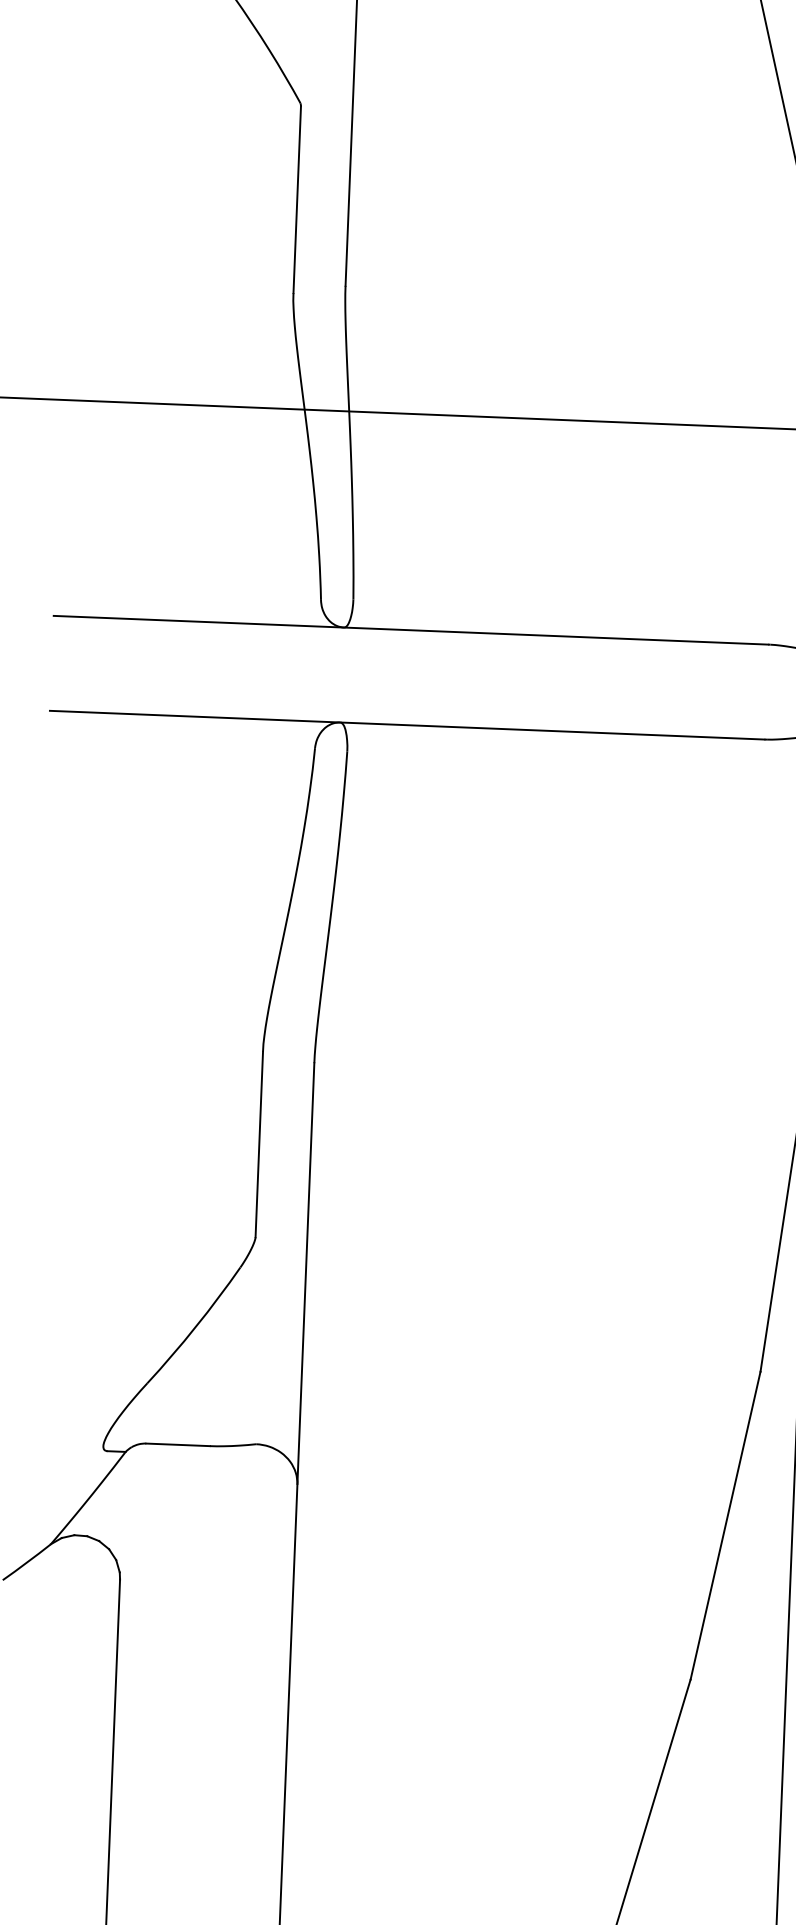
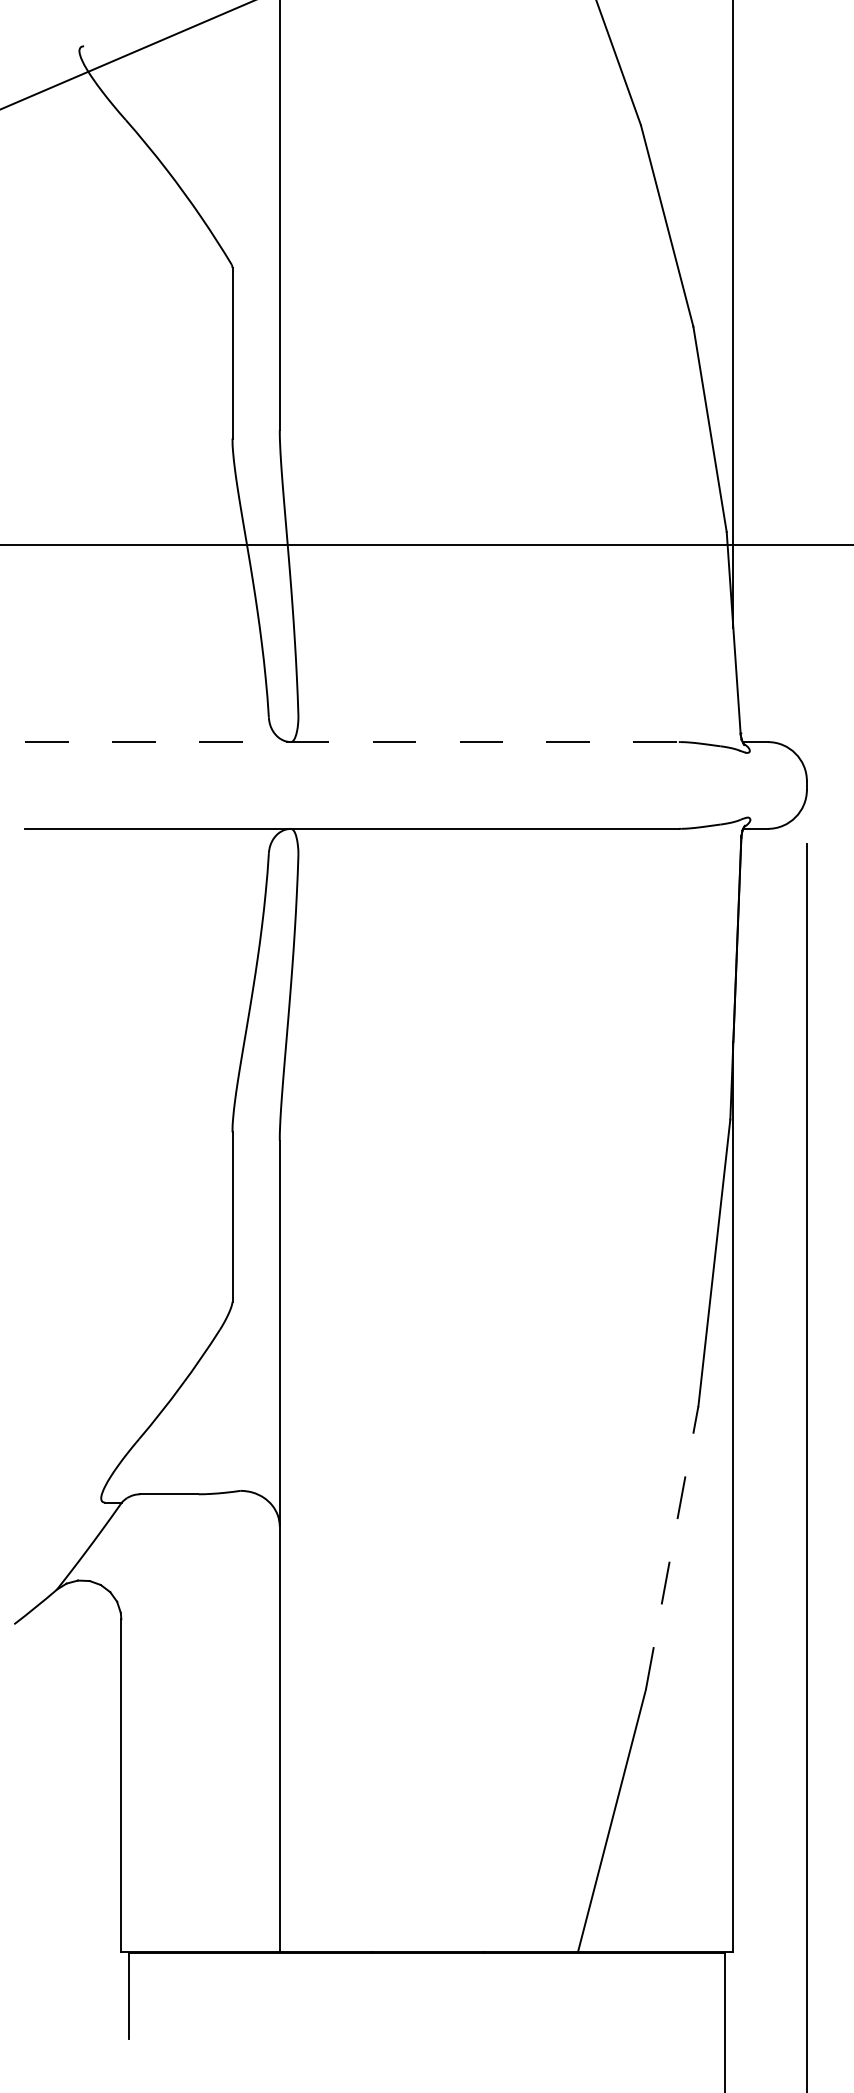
line: (411, 630) -> (352, 742), solid -> dashed
line: (725, 1525) -> (672, 1547), solid -> dashed

